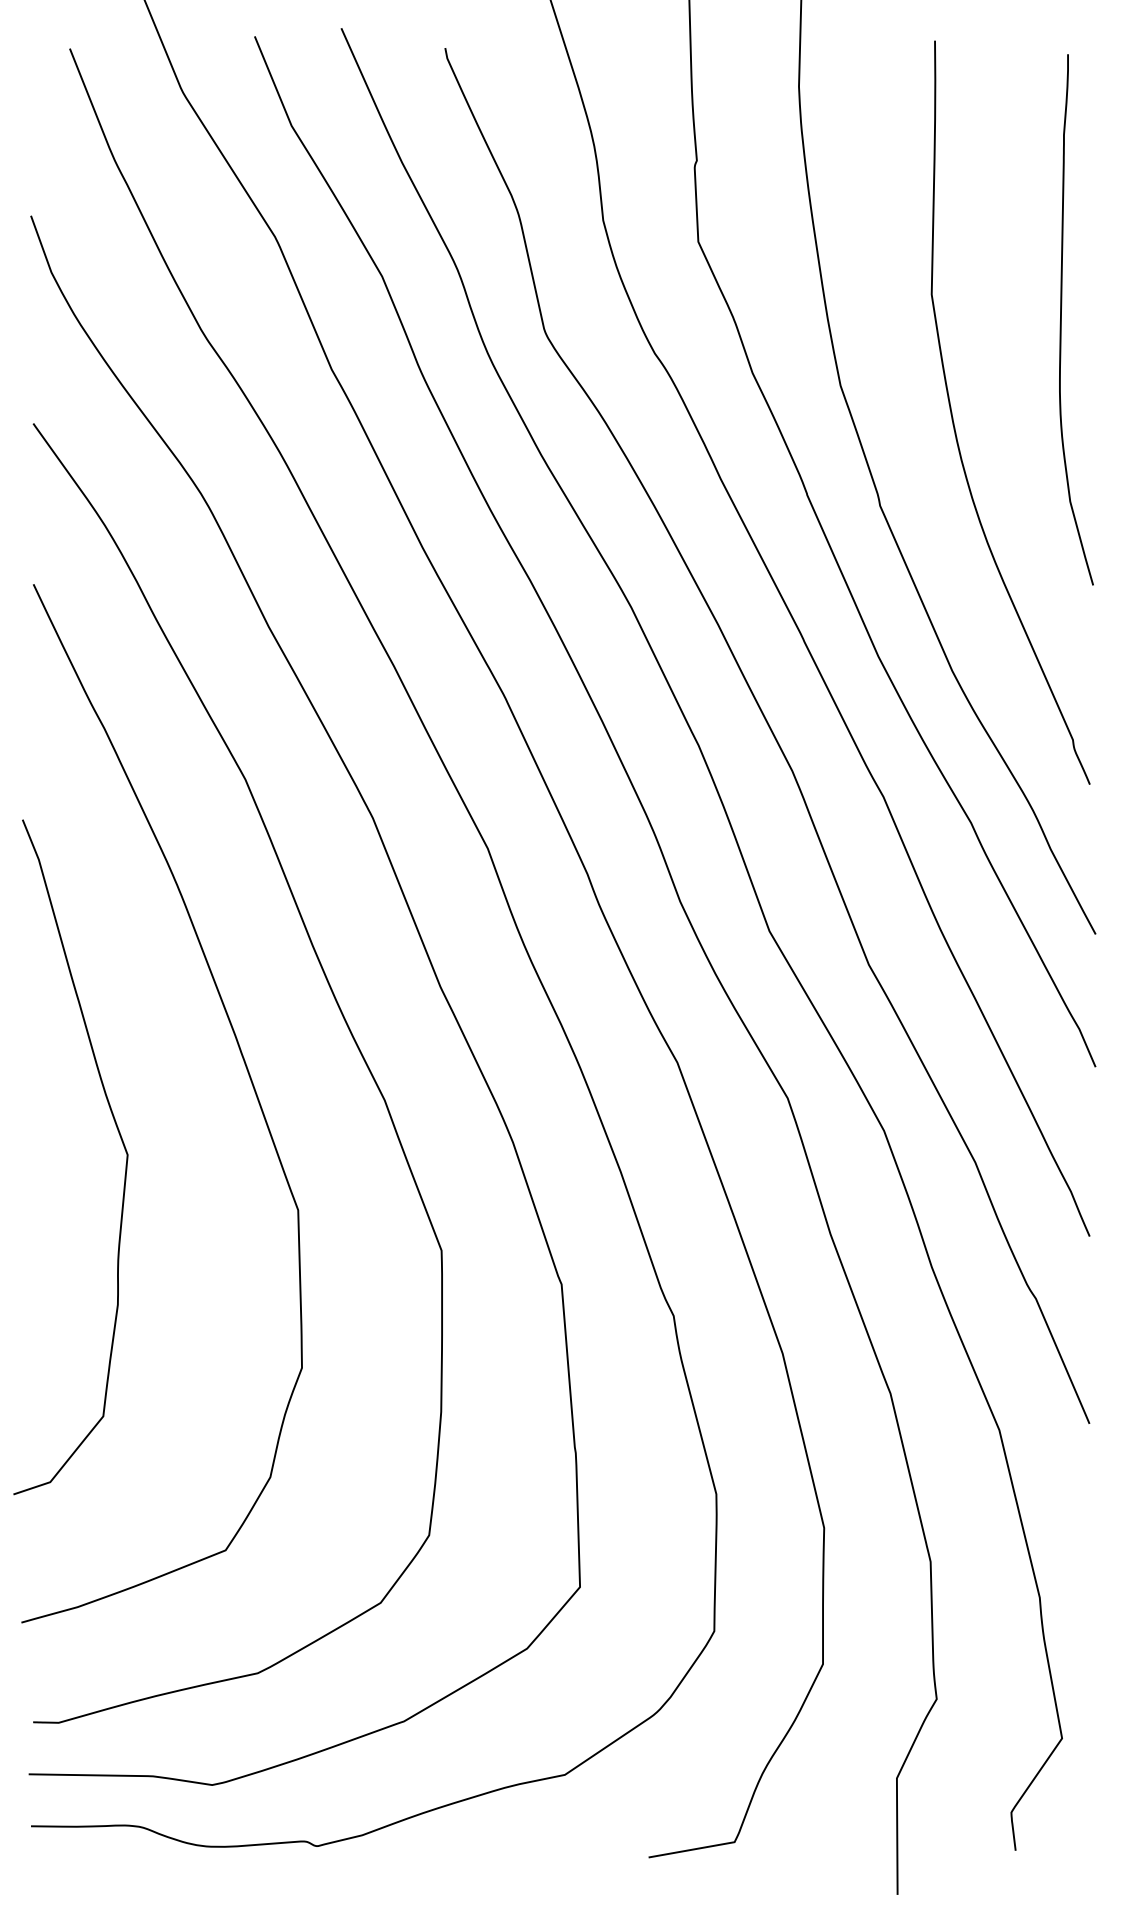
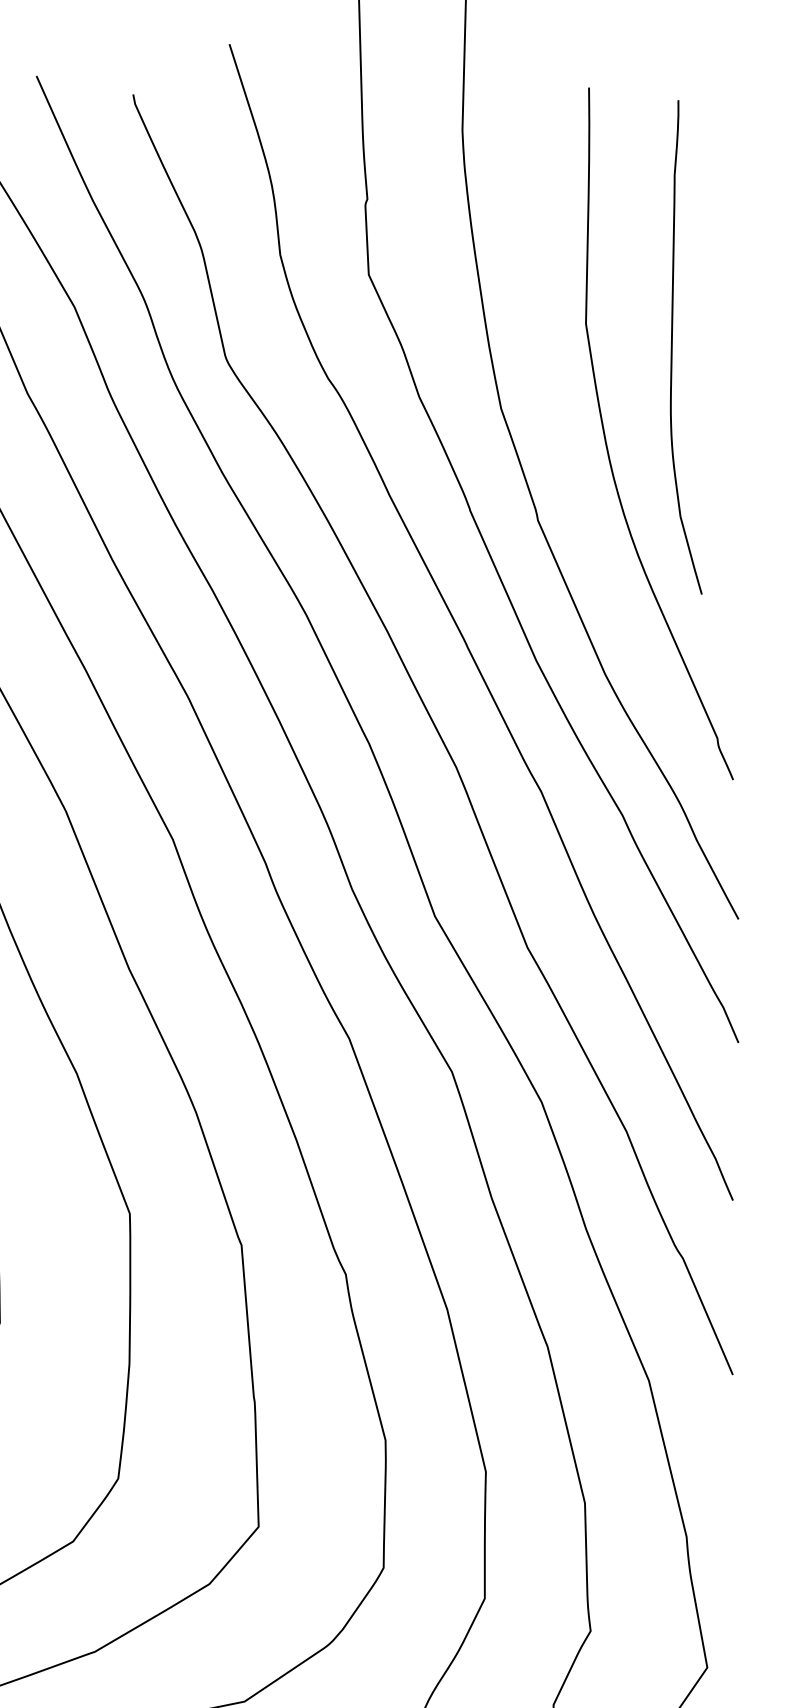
curve: (1061, 319) -> (672, 347), moved

